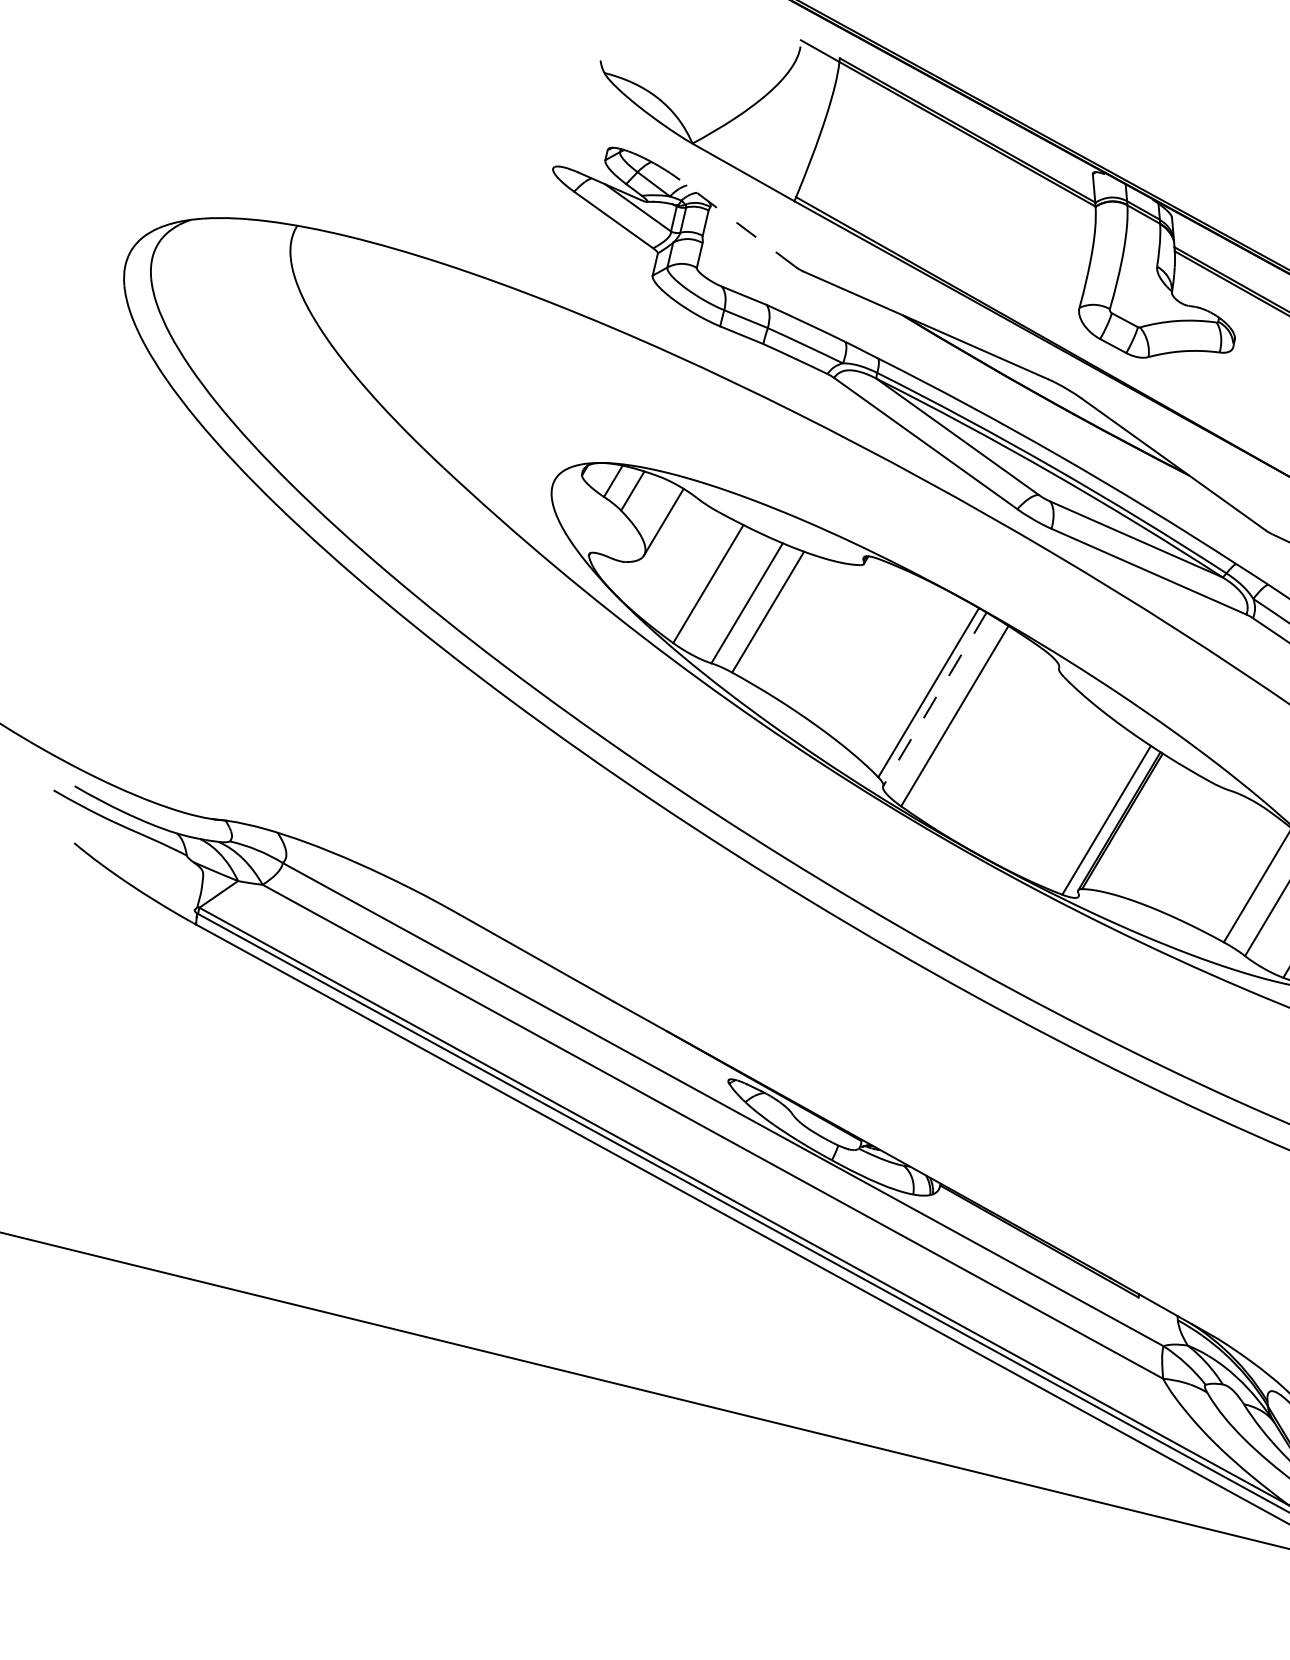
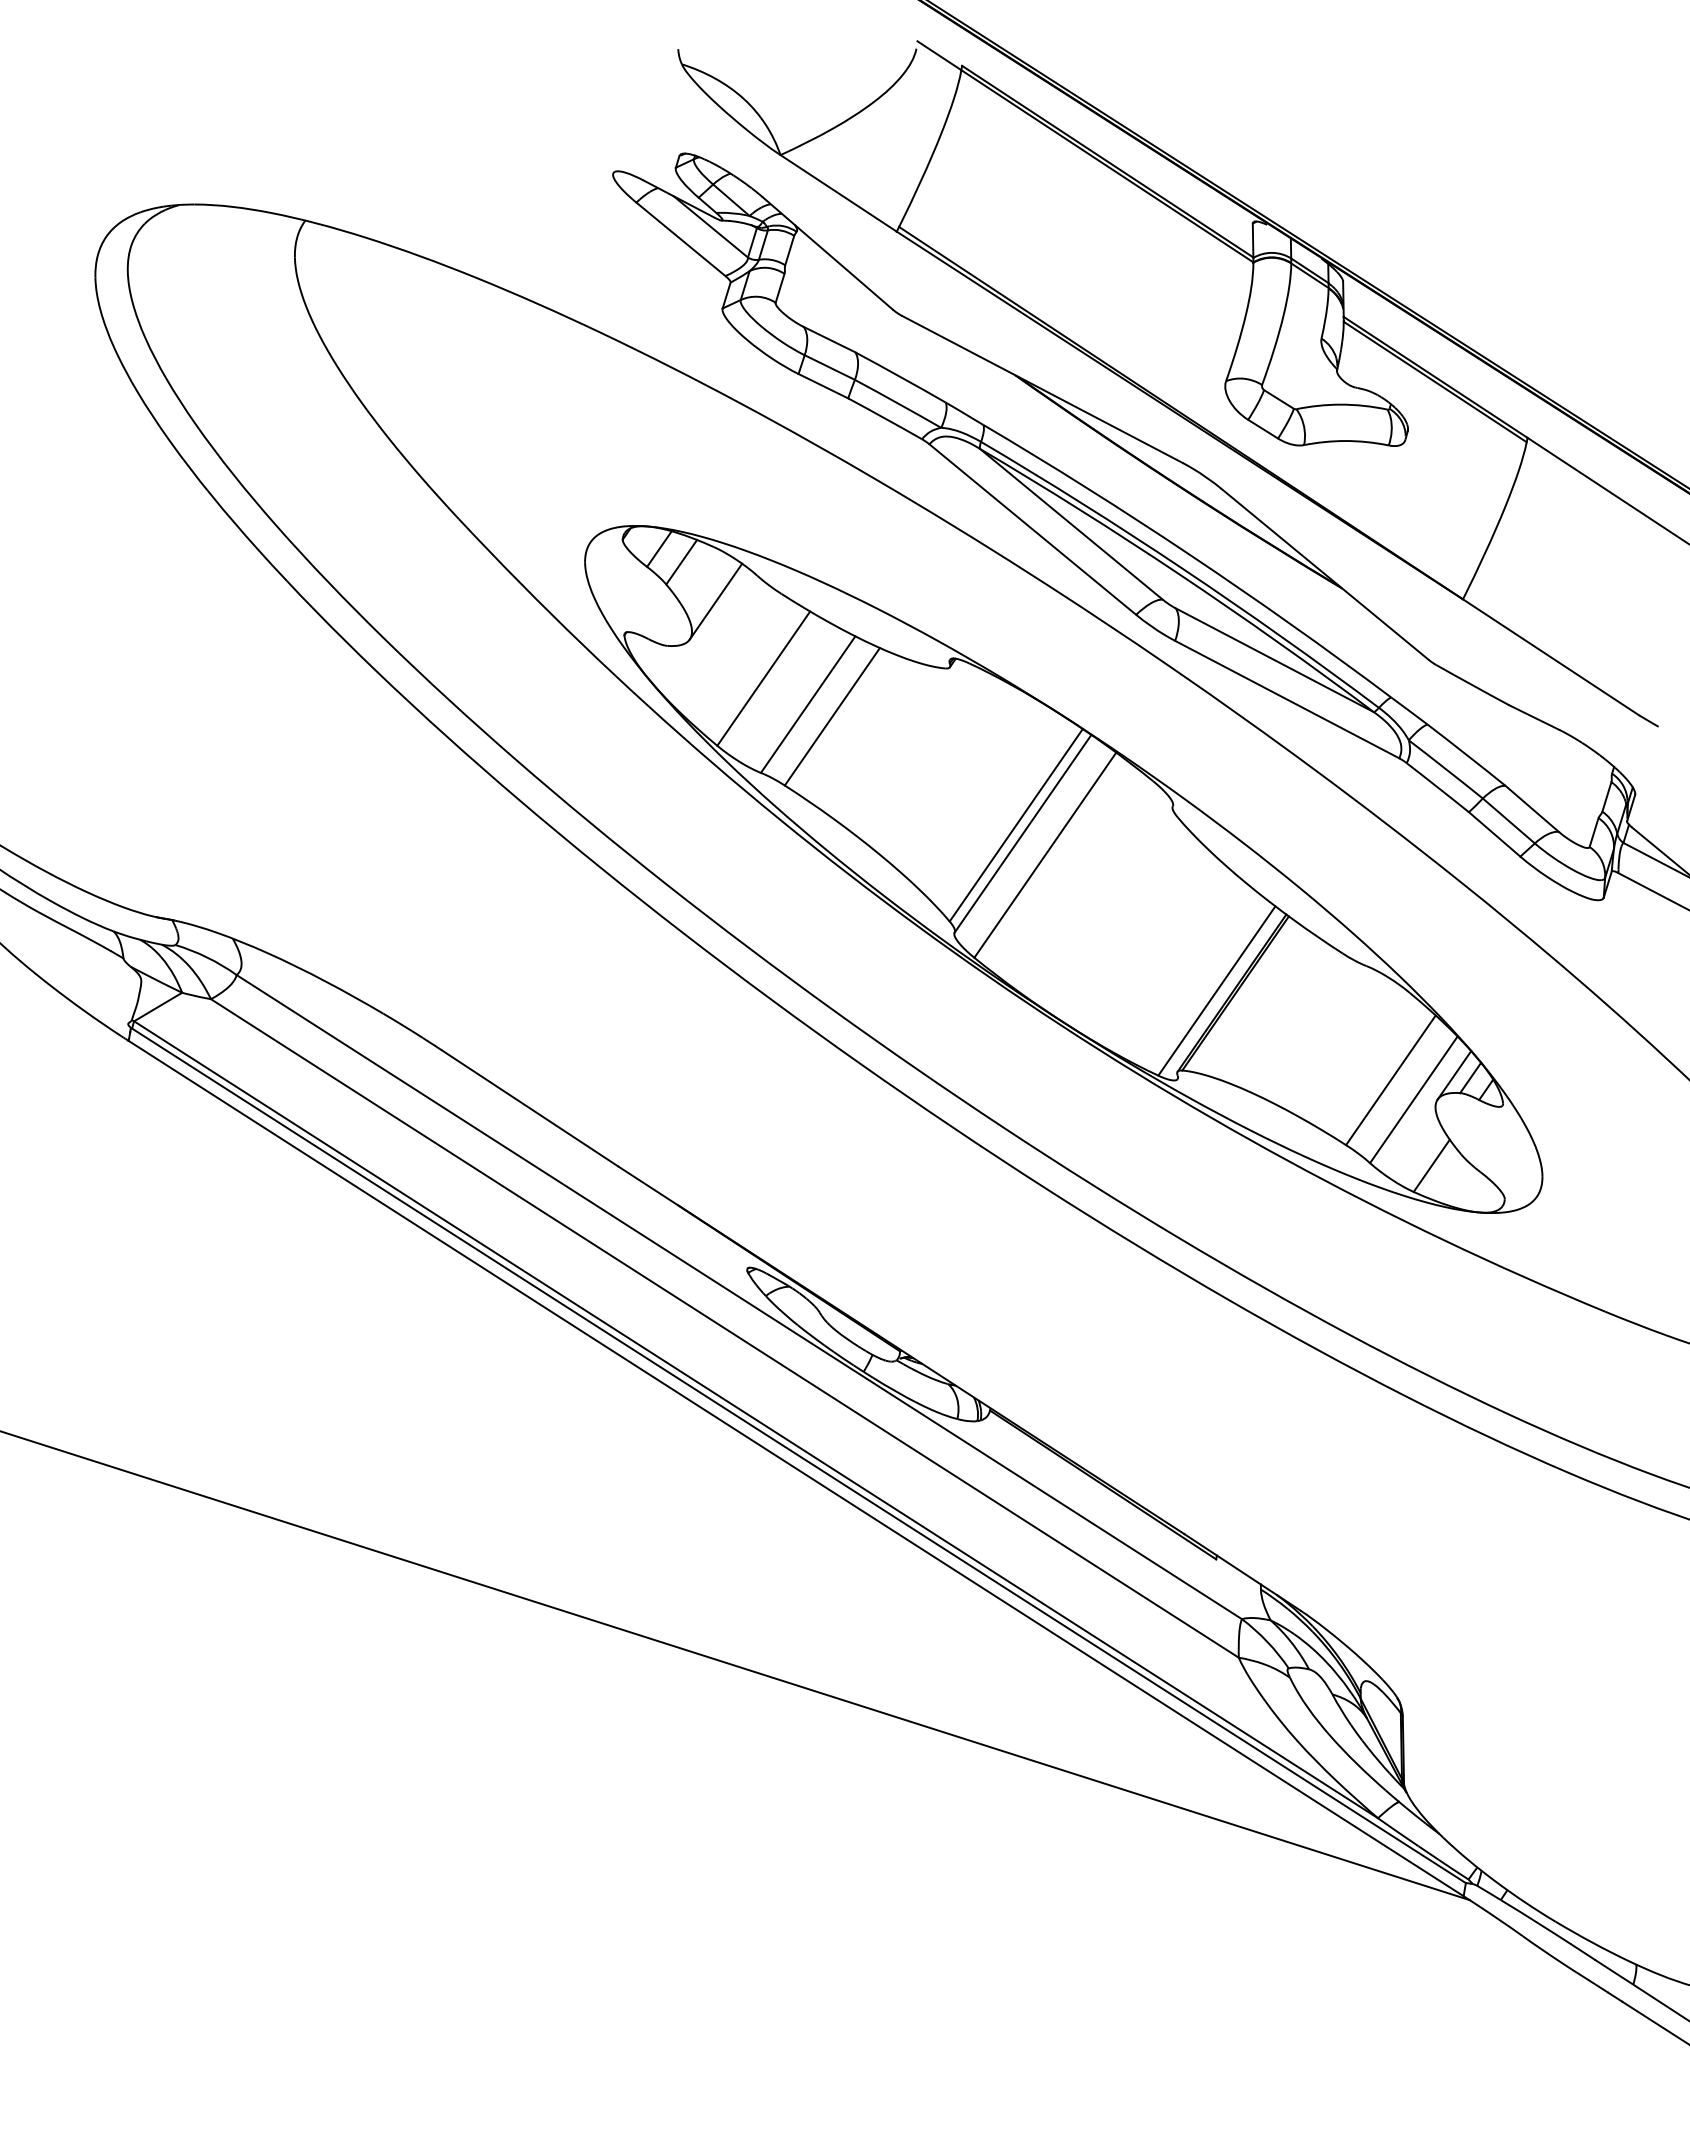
line: (737, 223) -> (827, 253), dashed -> solid
line: (934, 700) -> (1022, 834), dashed -> solid

